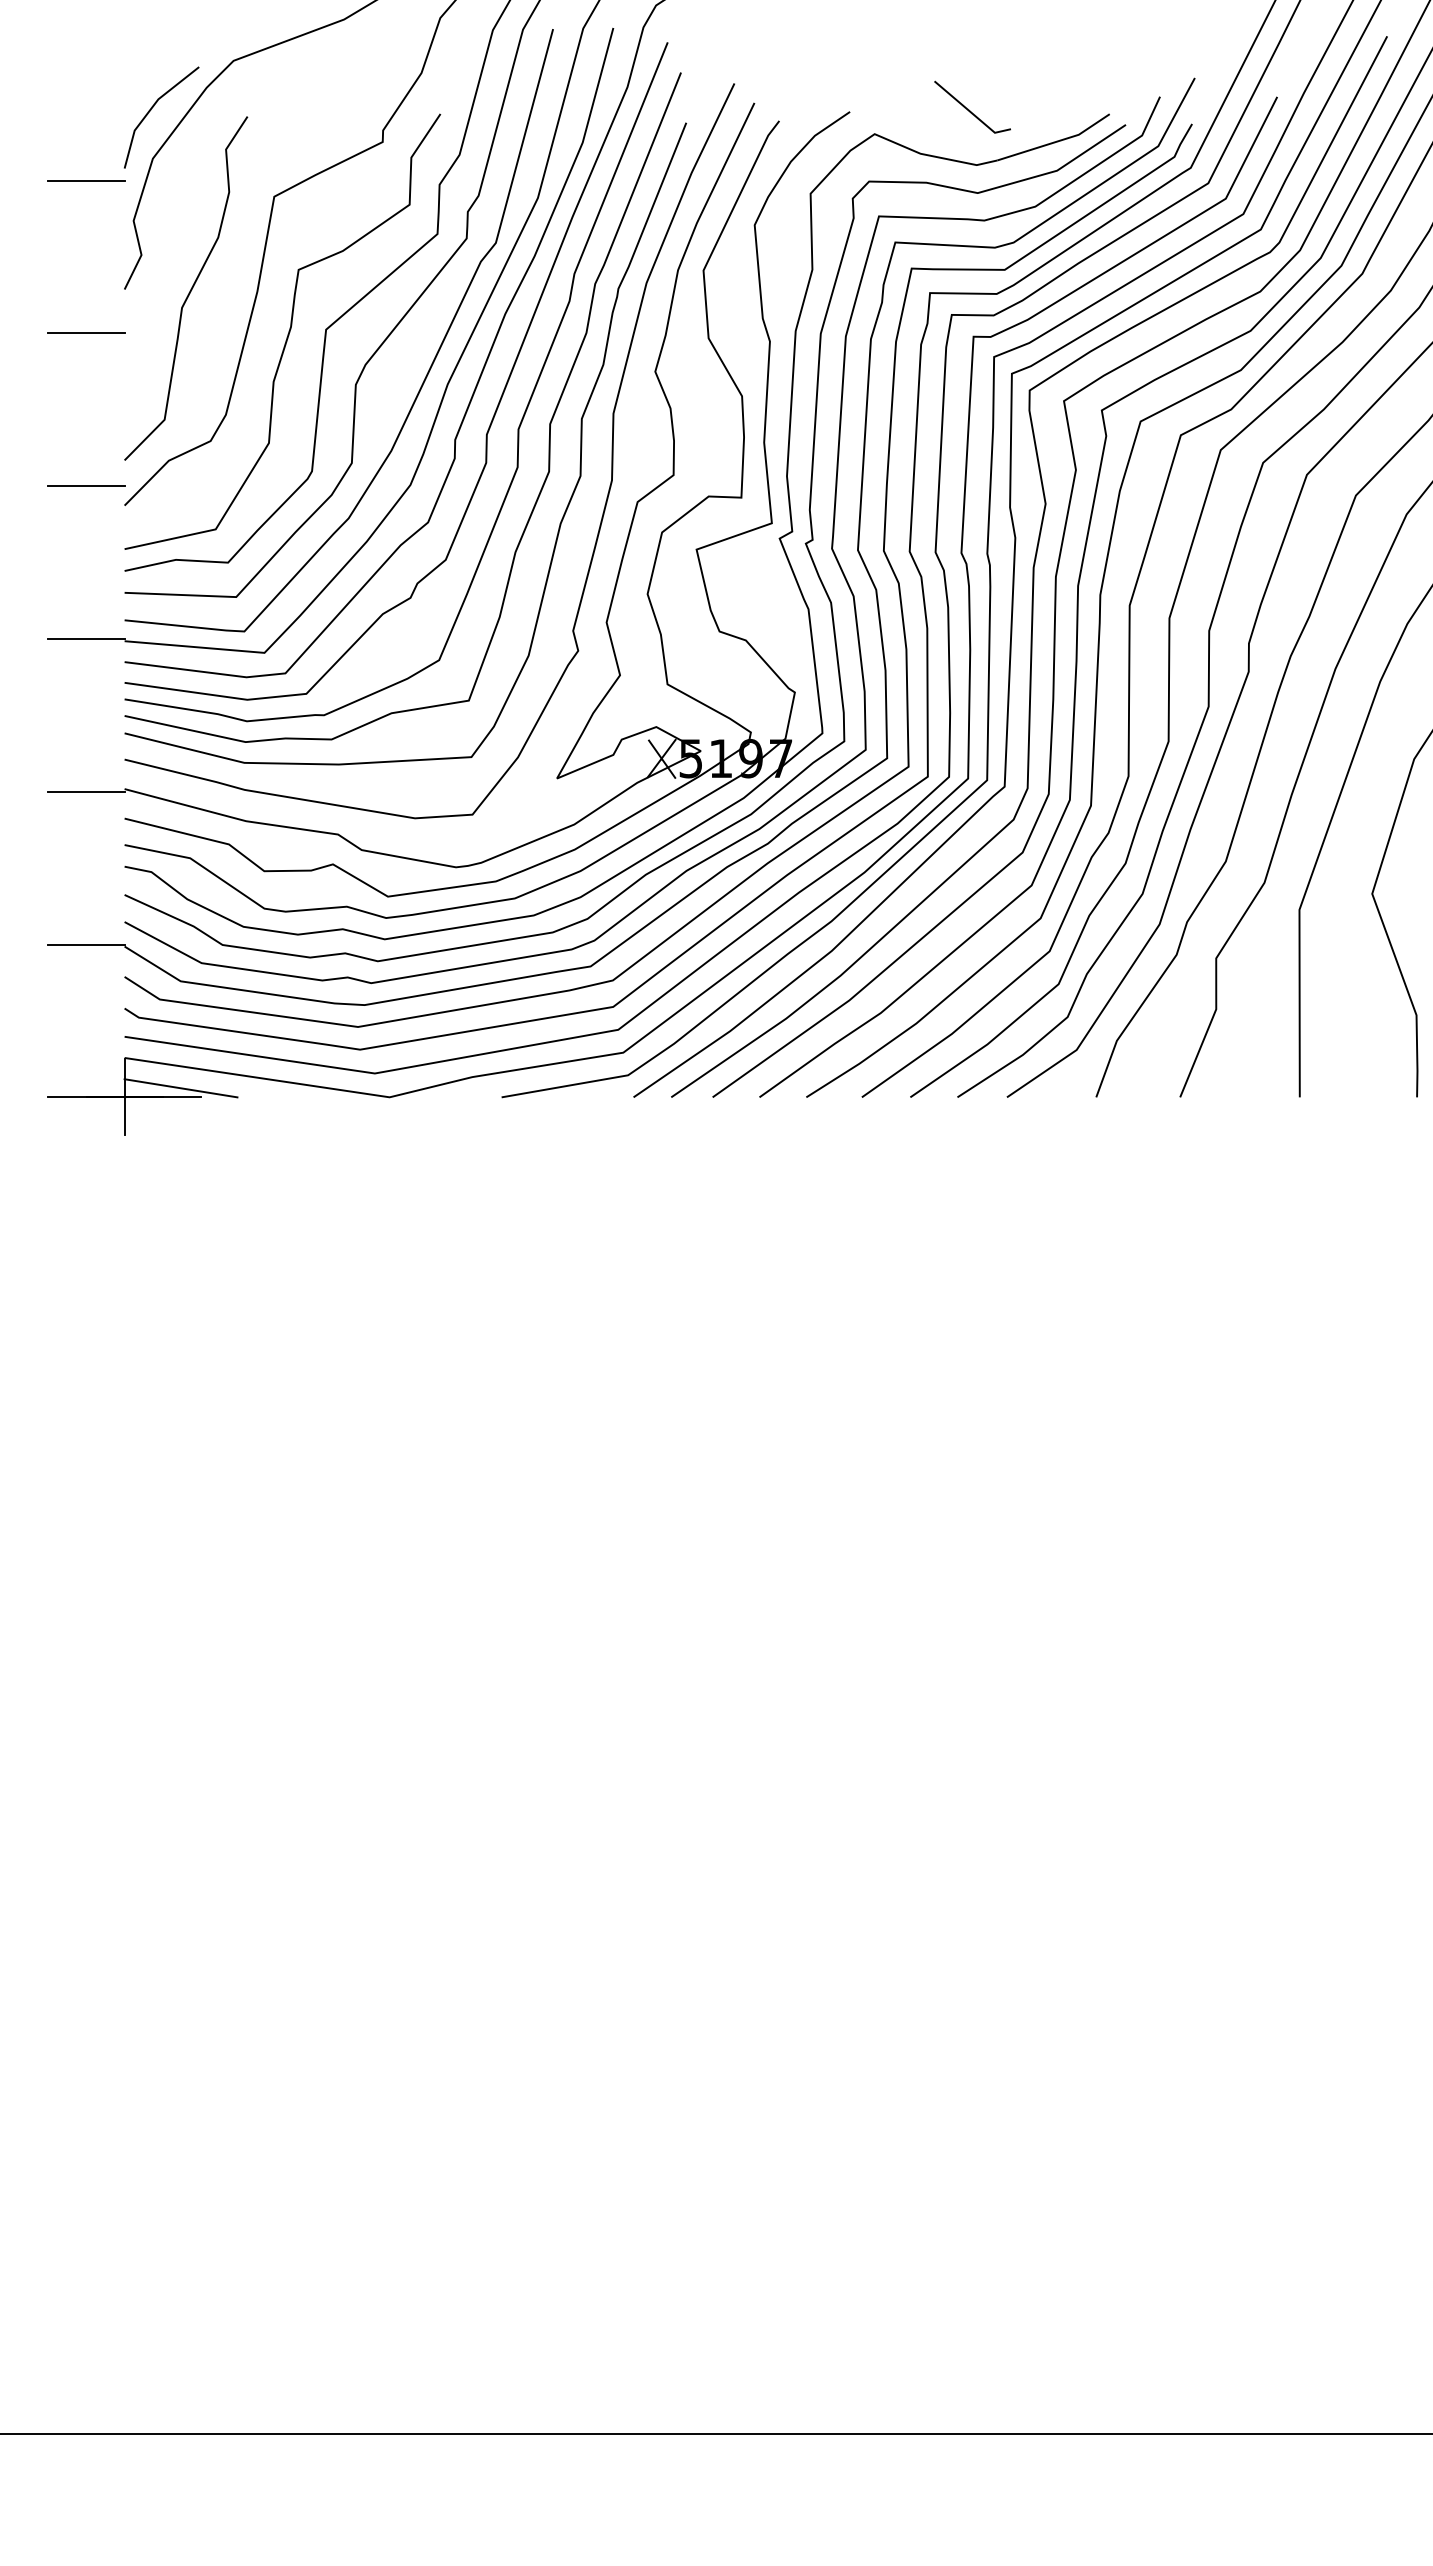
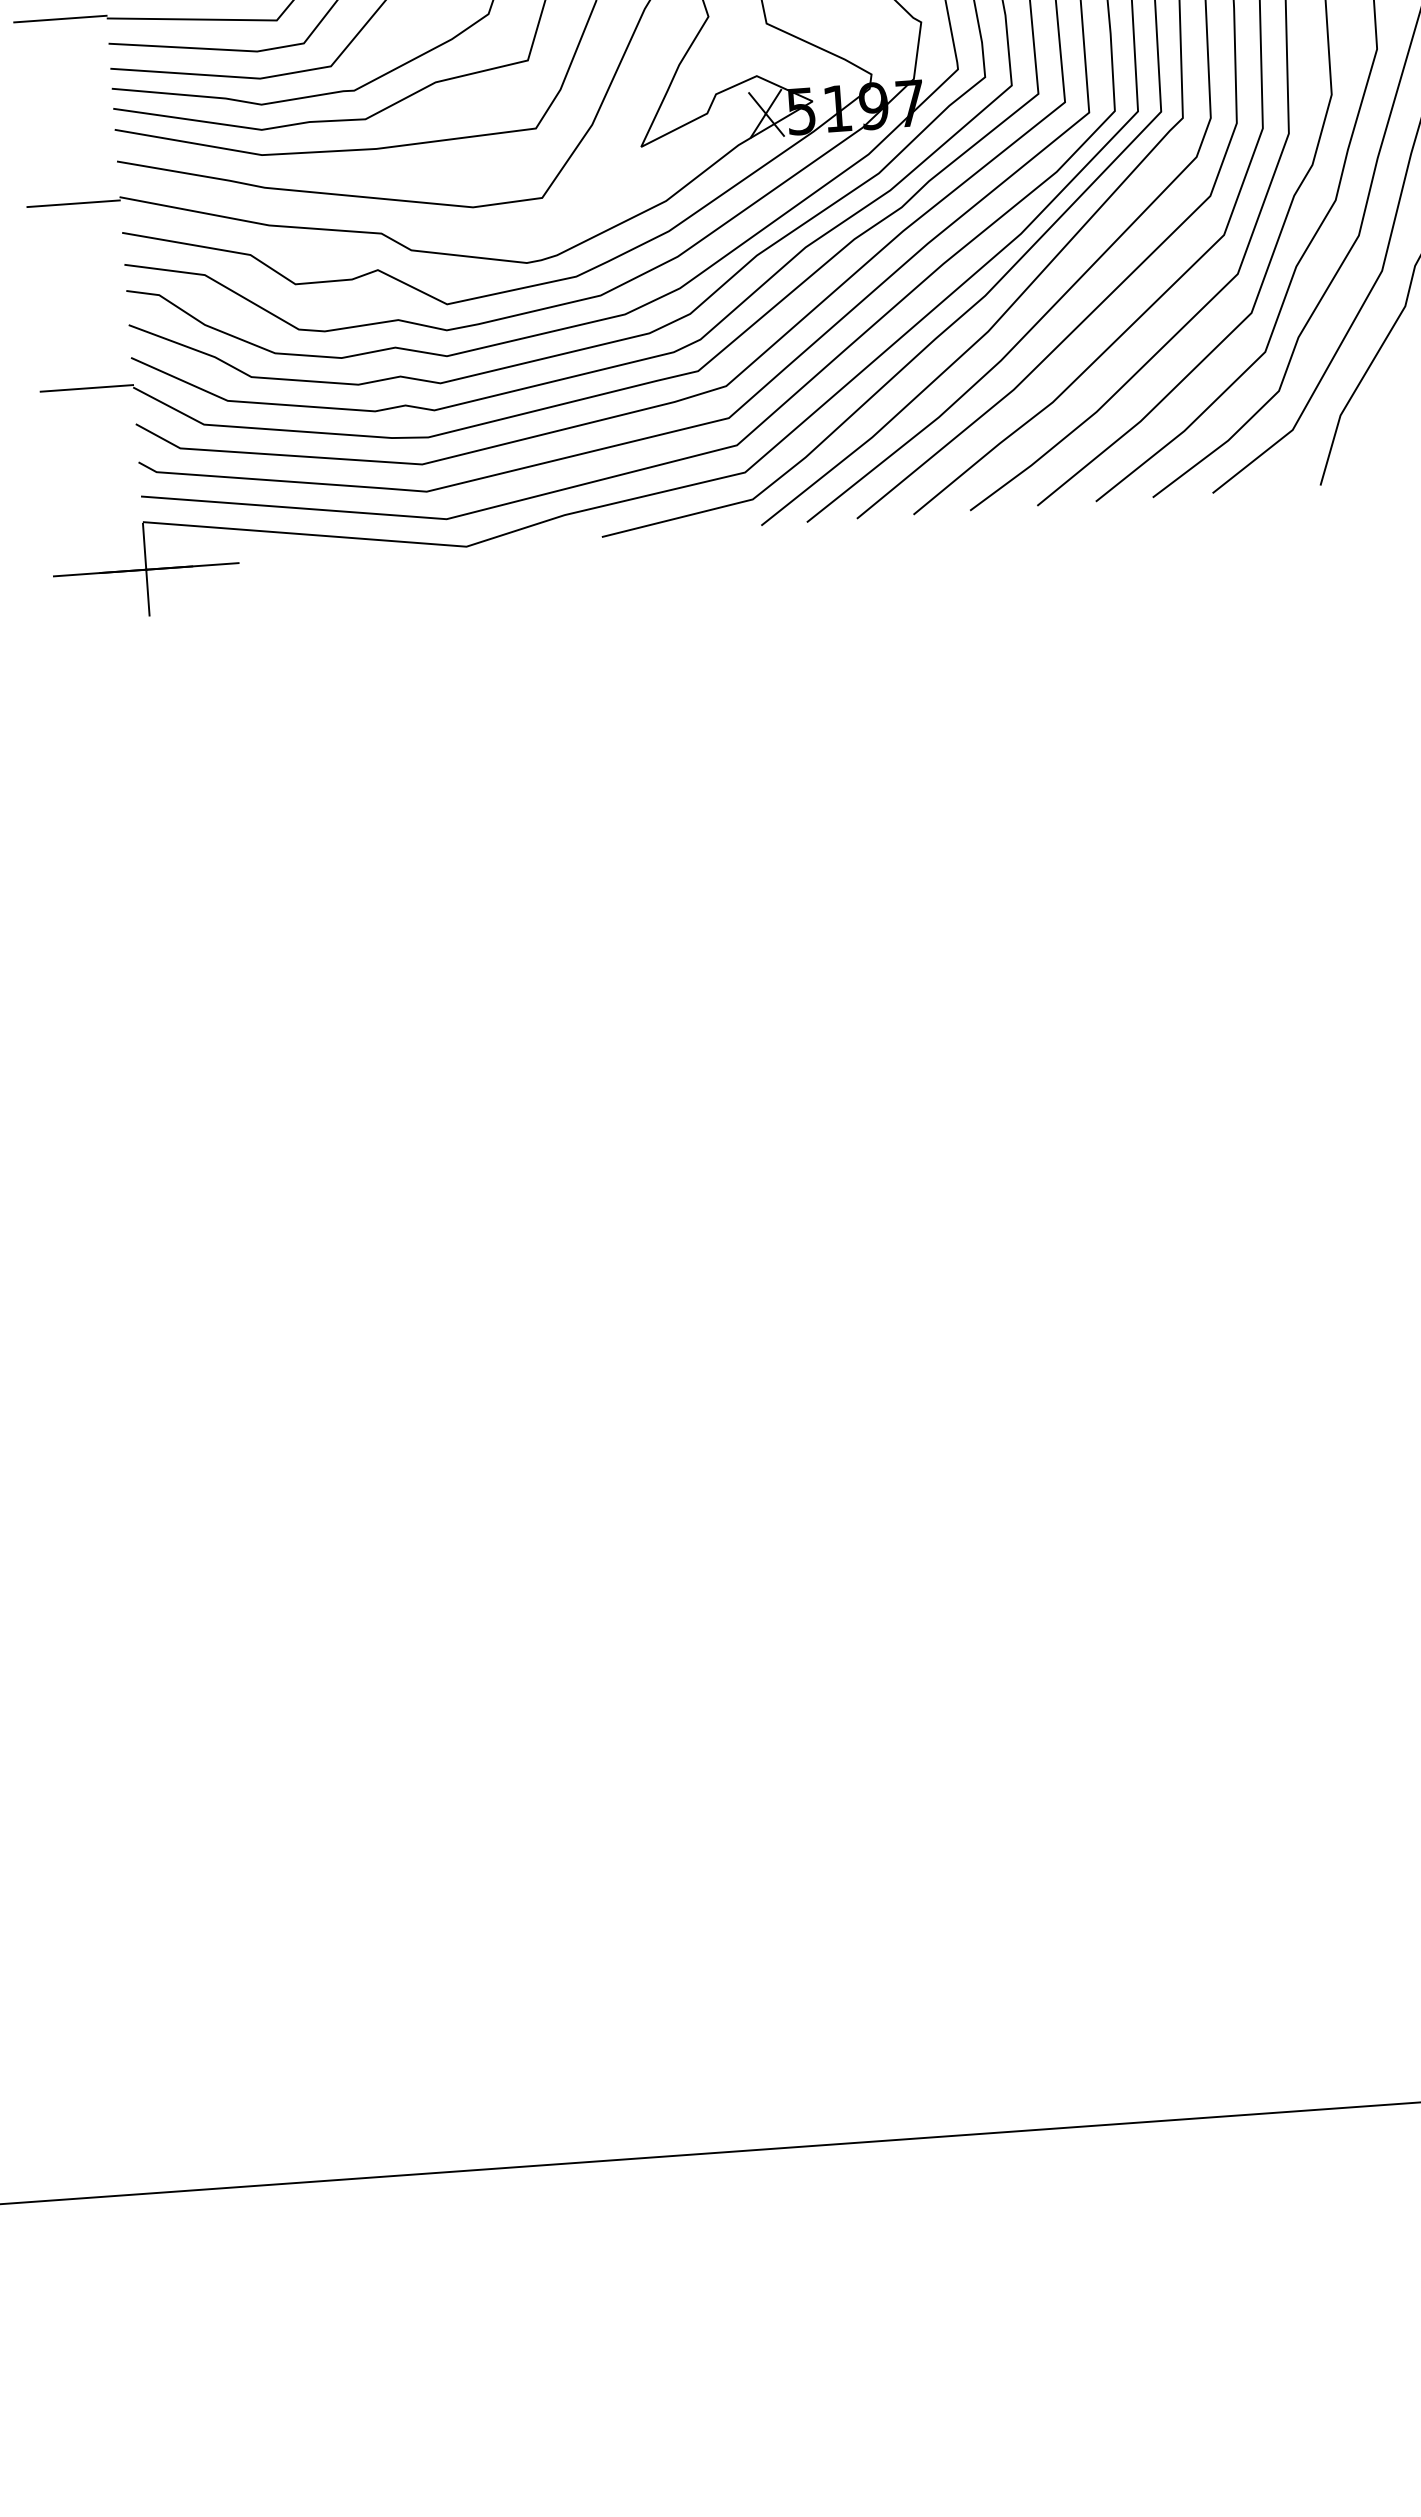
line: (180, 1088) -> (213, 554), removed

